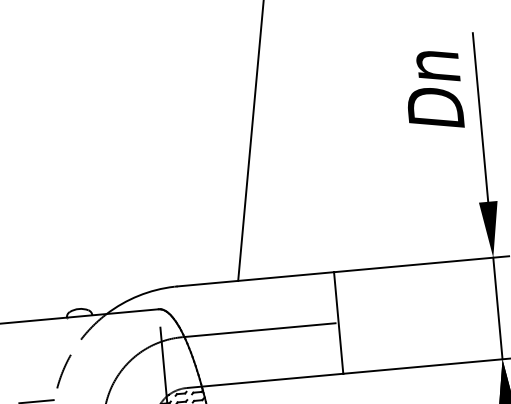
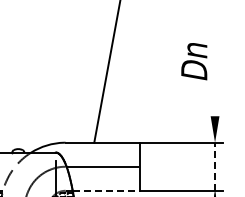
line: (481, 117) -> (215, 76), removed
line: (498, 307) -> (215, 166), solid -> dashed
line: (273, 379) -> (106, 190), solid -> dashed

